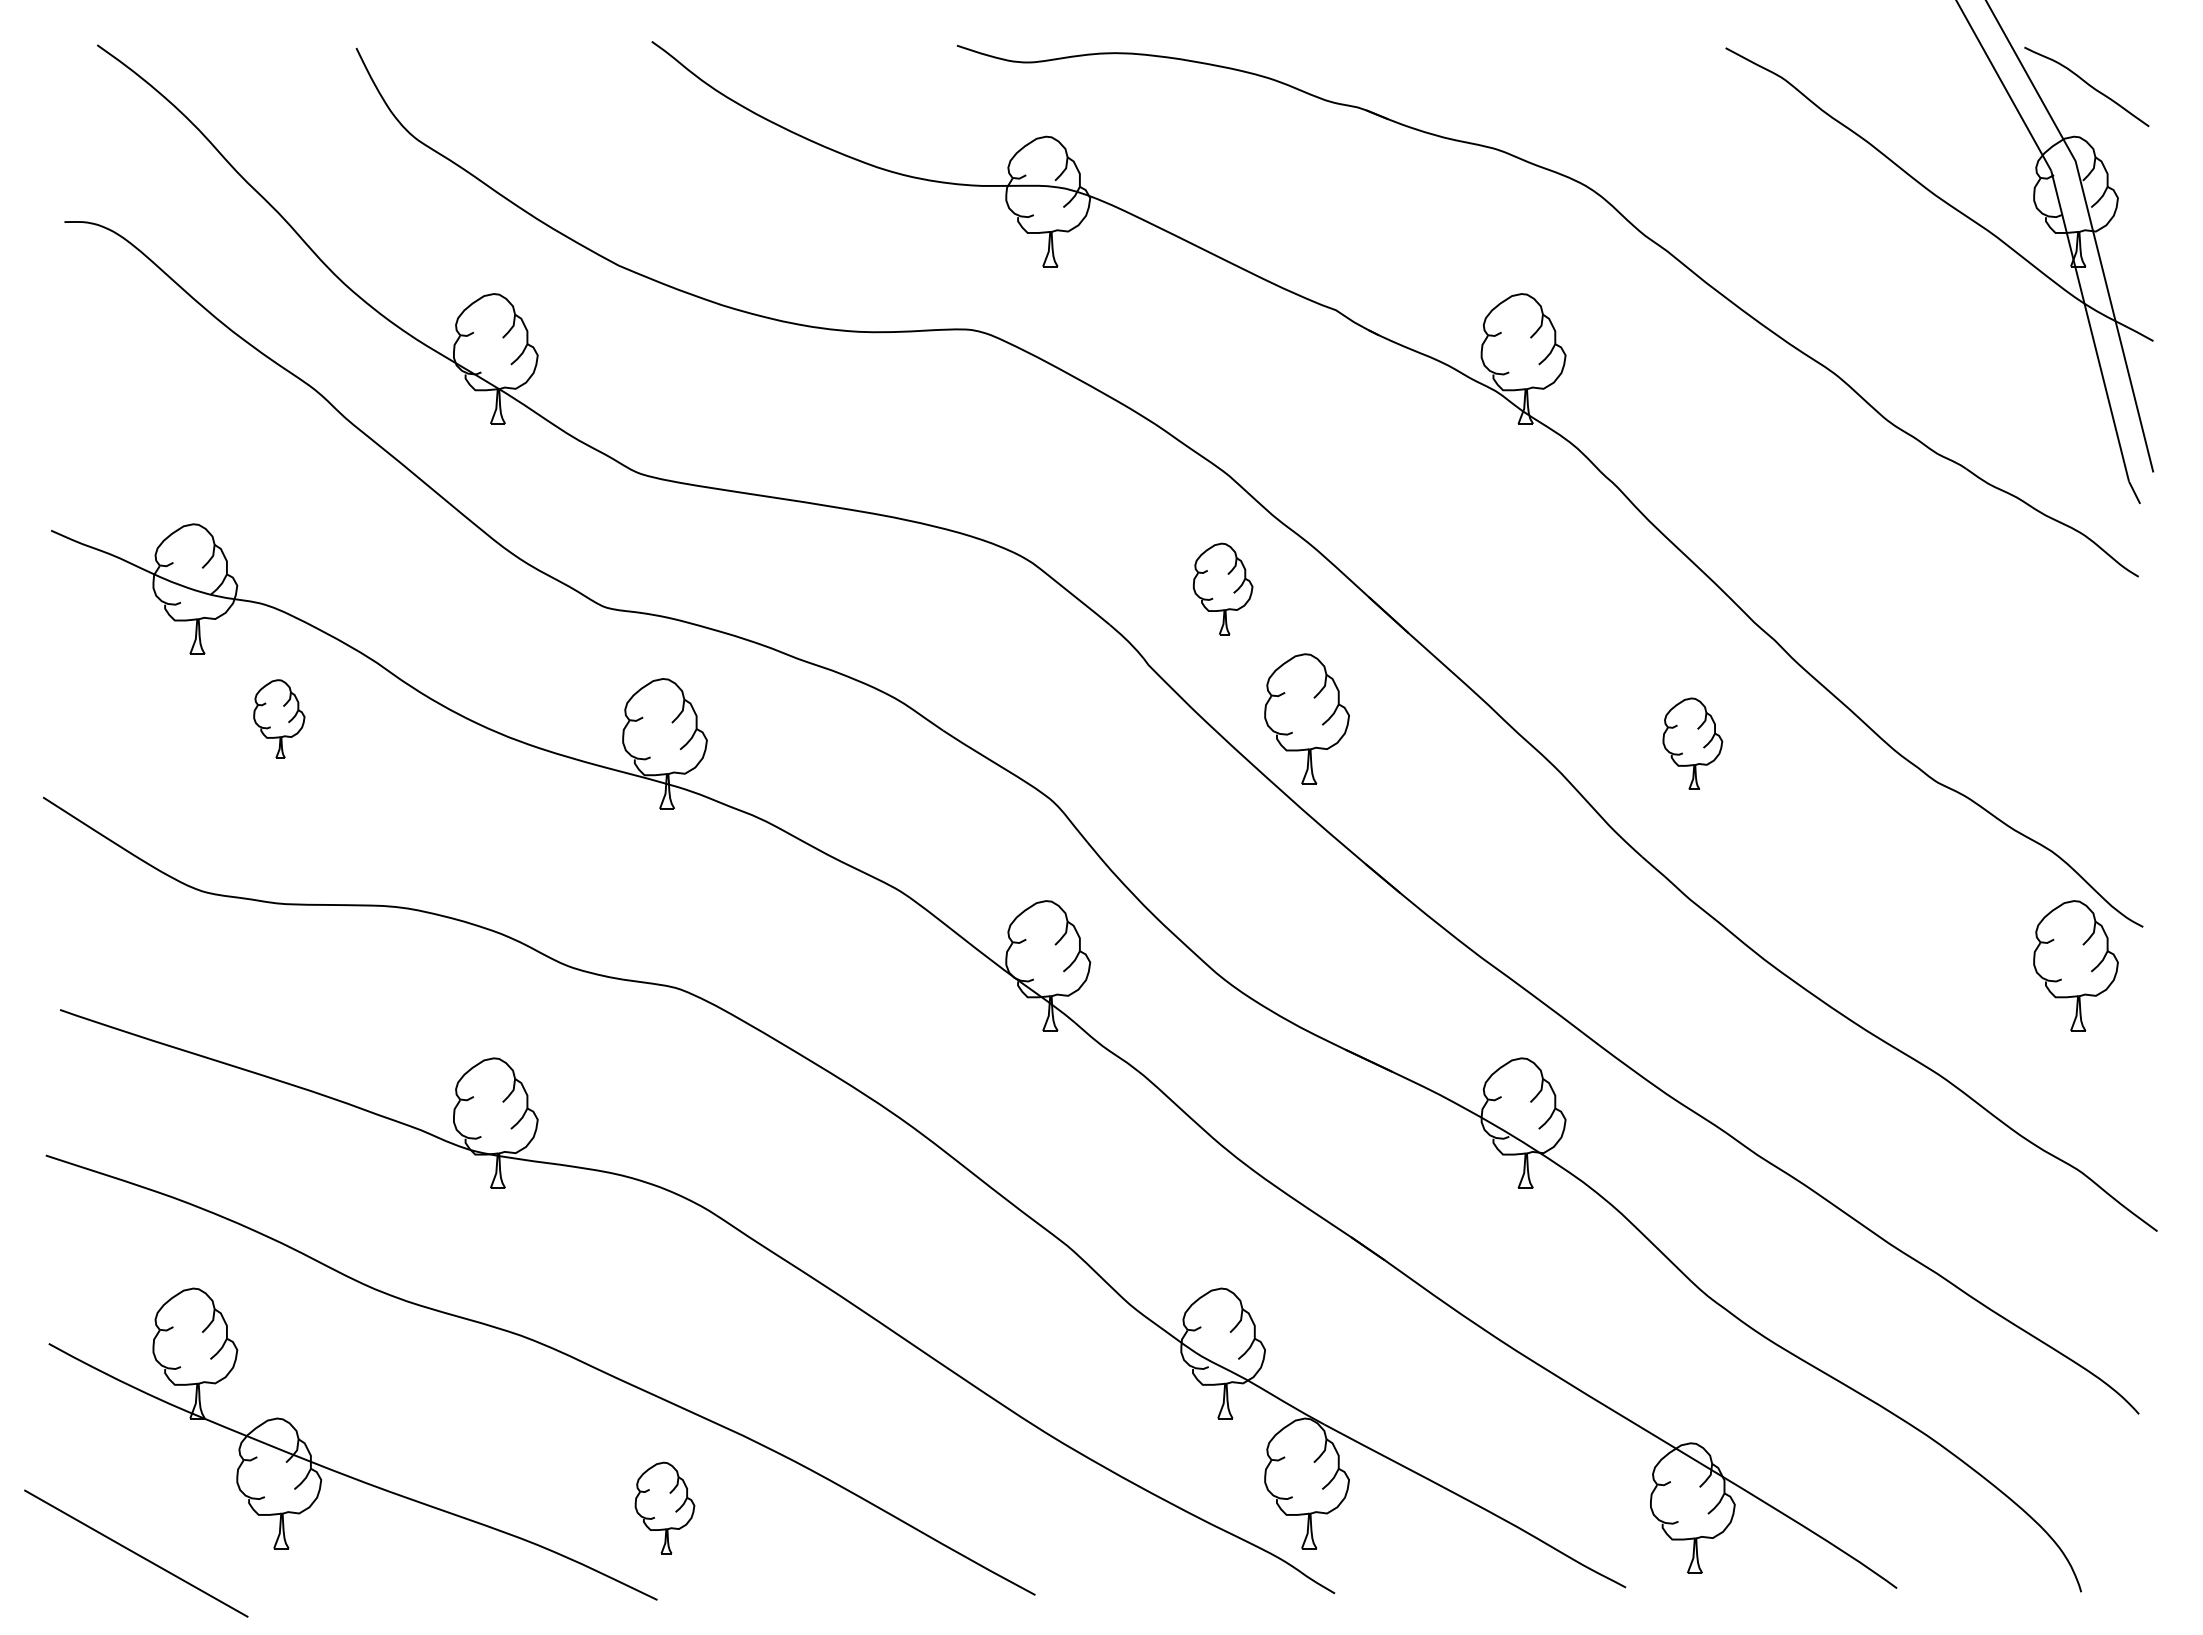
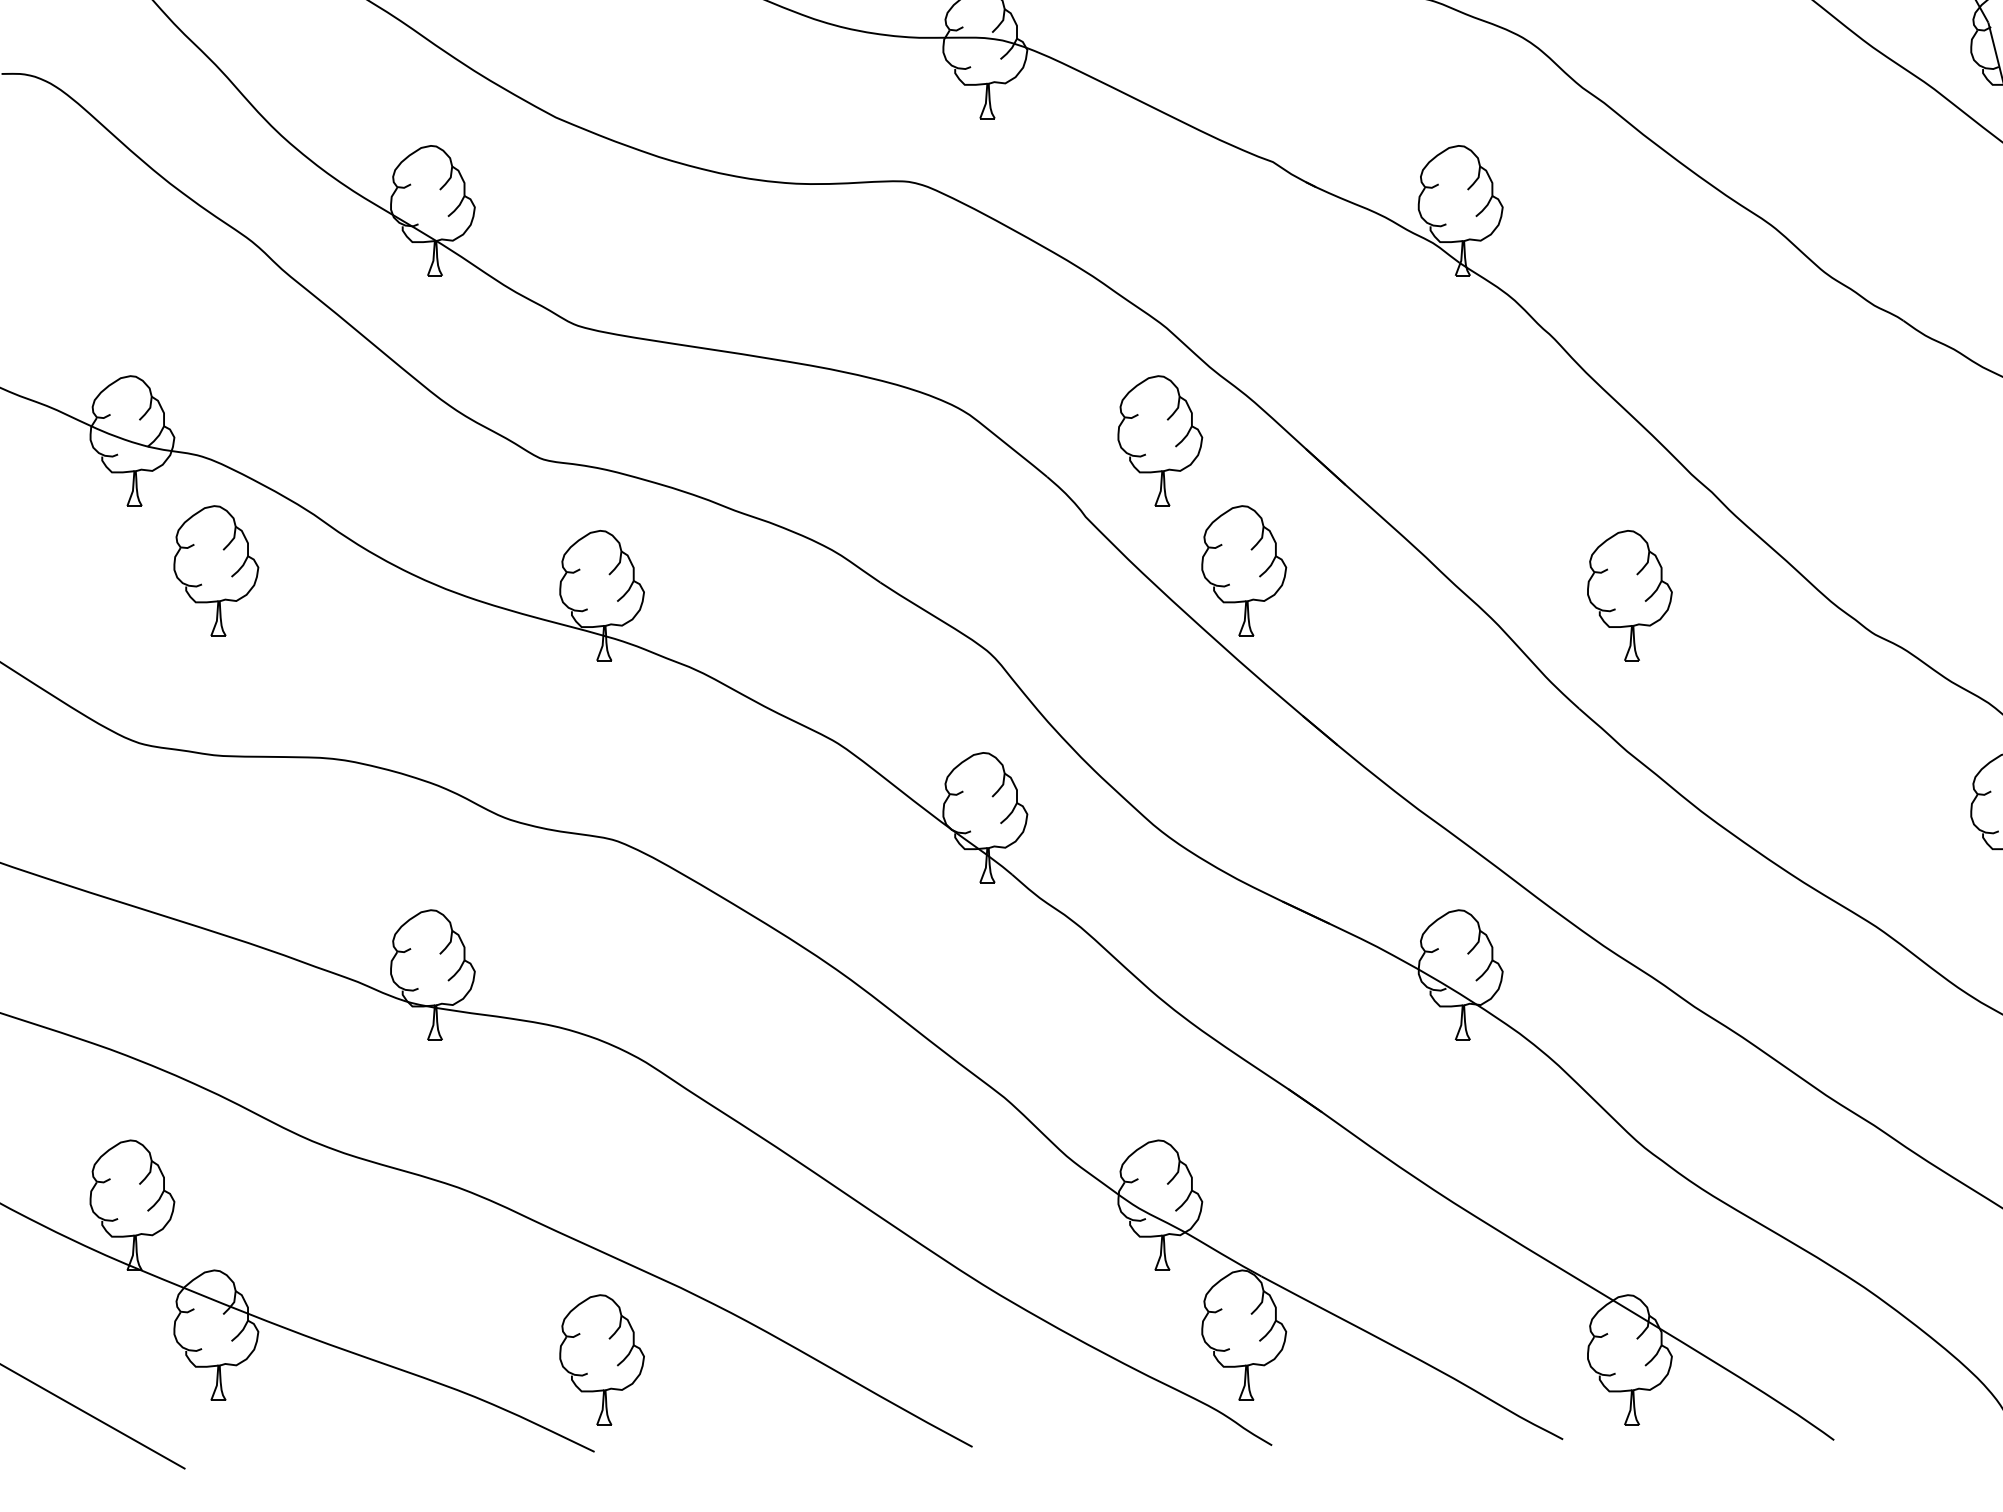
part: (1222, 588) -> (1159, 440), size x1.43
part: (279, 718) -> (216, 570), size x1.67
part: (1692, 743) -> (1629, 595), size x1.43
part: (664, 1507) -> (601, 1359), size x1.43

